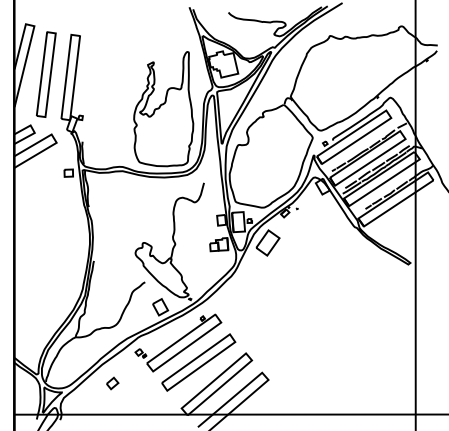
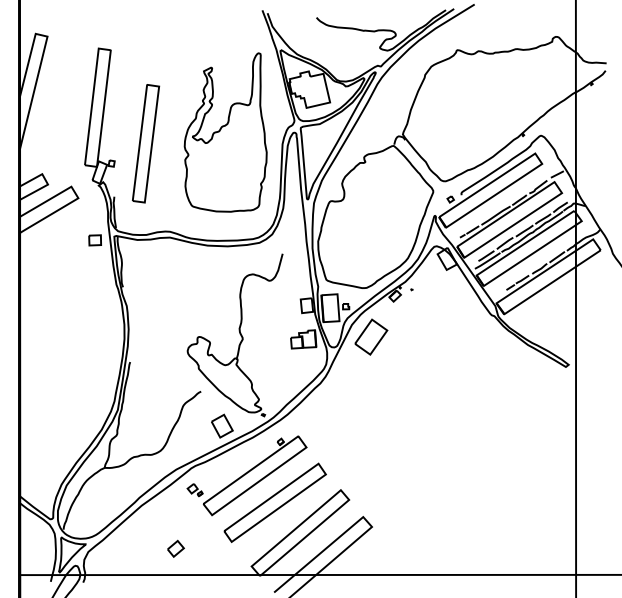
part: (45, 74) -> (145, 143), moved
part: (163, 109) -> (225, 132), moved
part: (112, 383) -> (175, 548), moved

